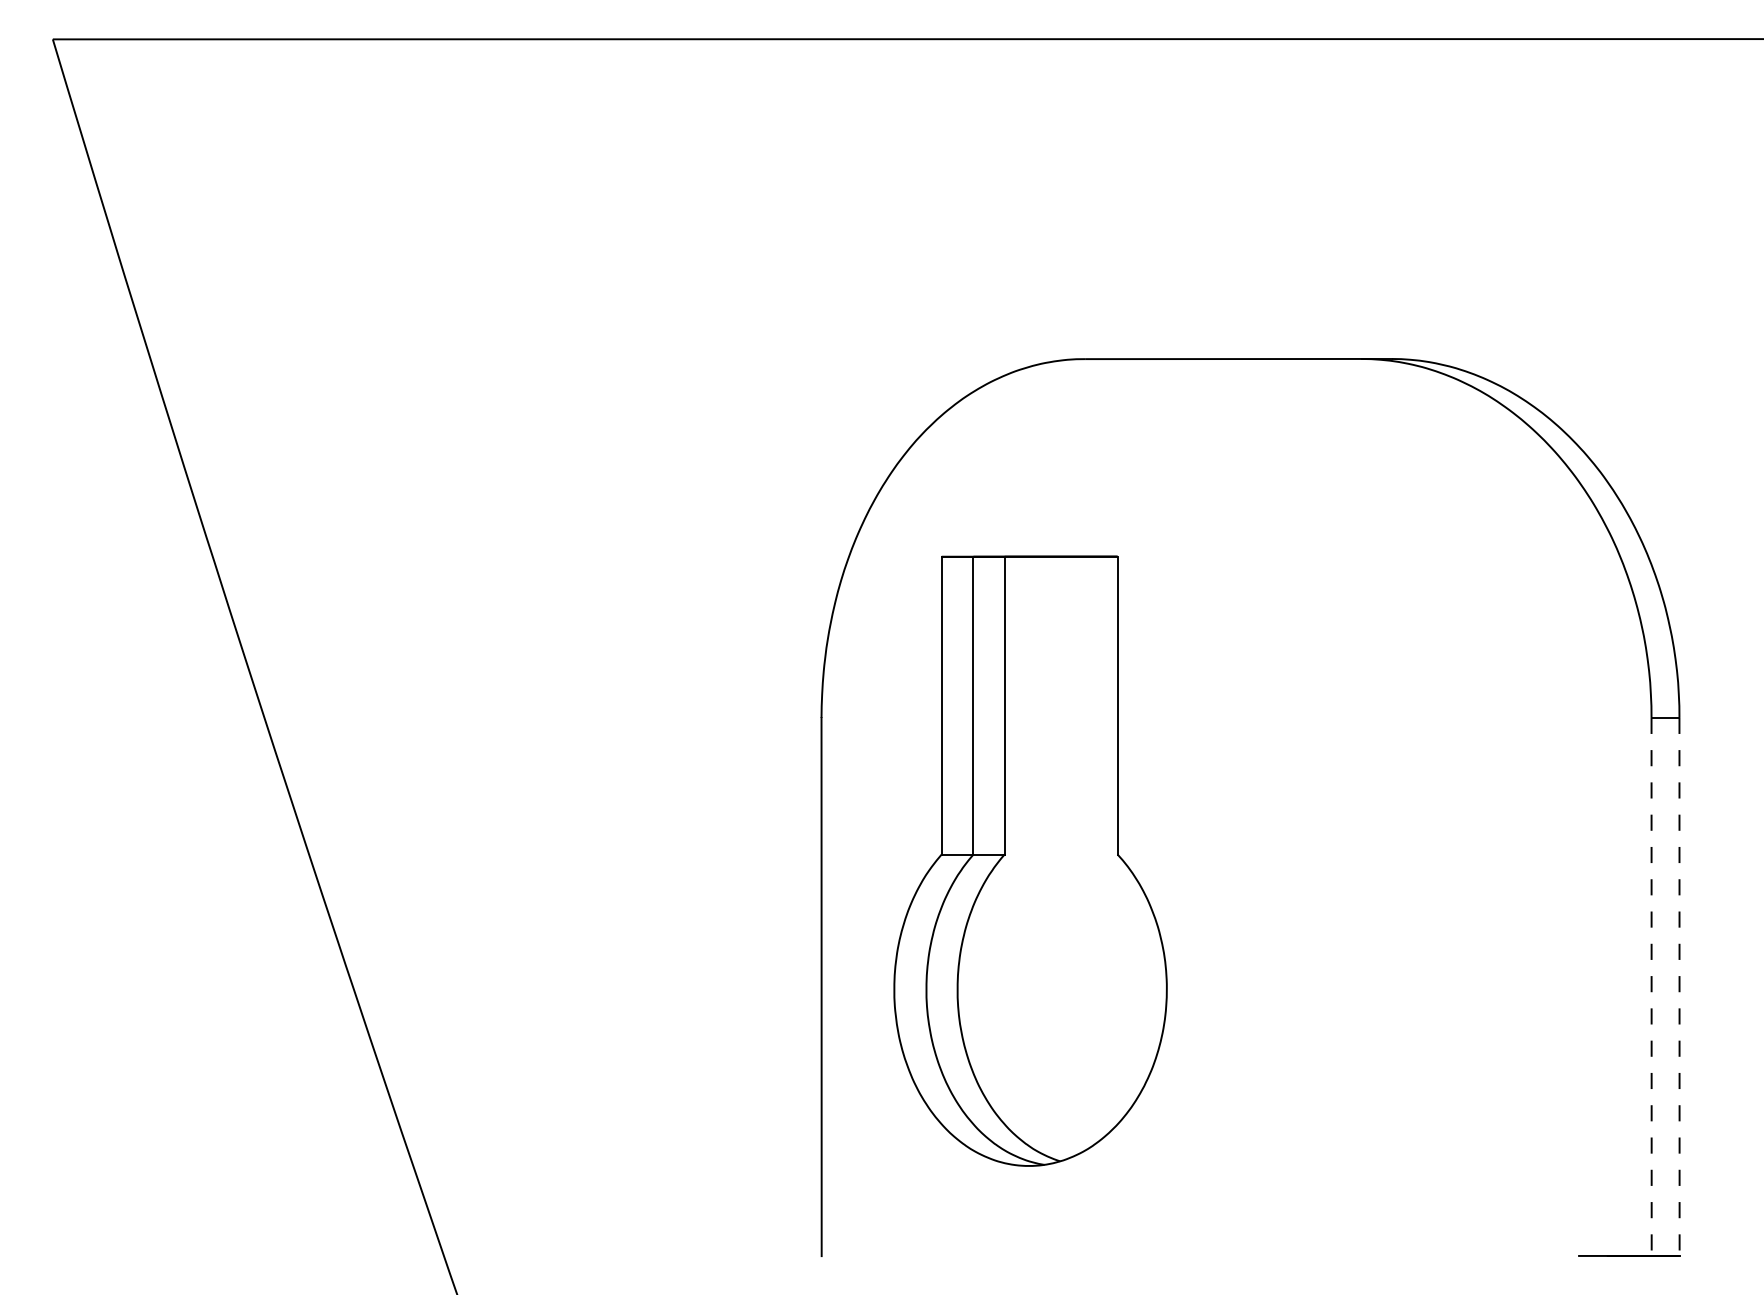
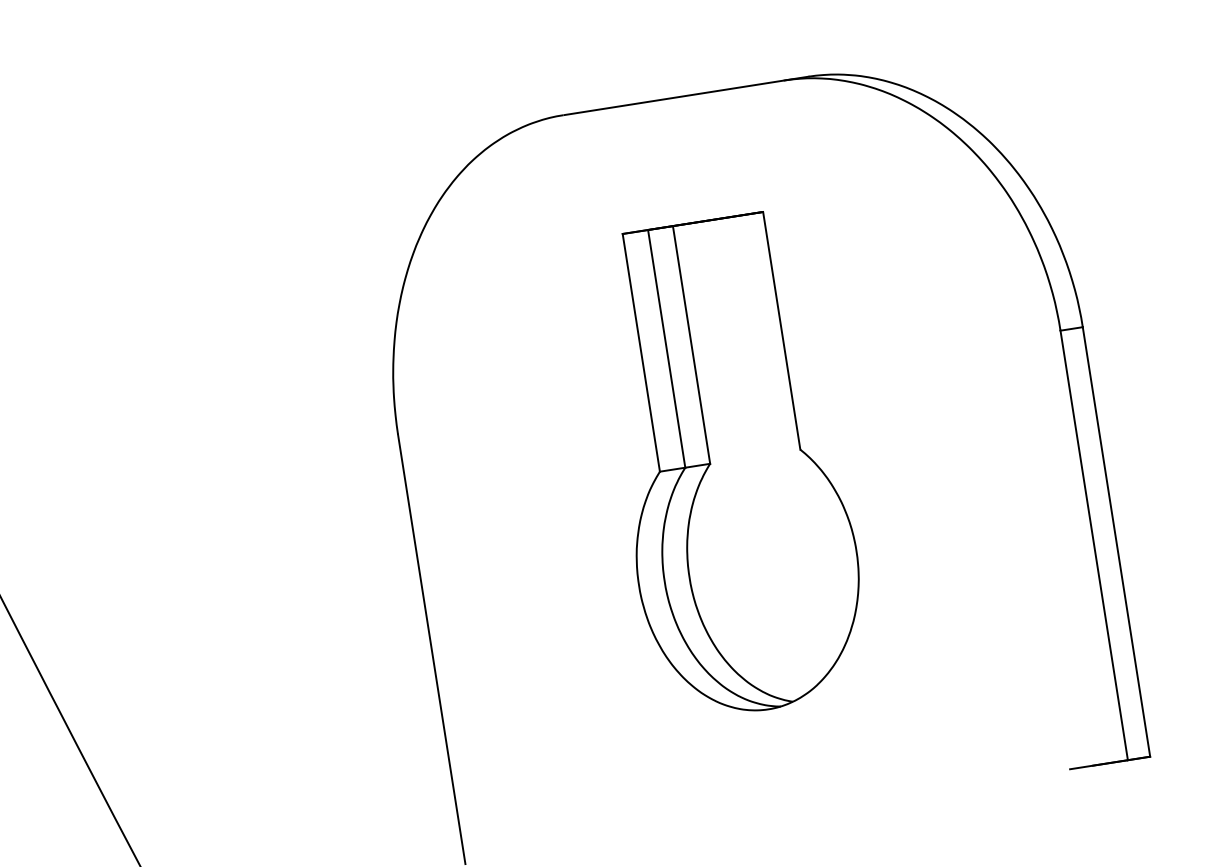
part: (1030, 860) -> (731, 465), moved
line: (1651, 987) -> (1094, 545), dashed -> solid
line: (1679, 987) -> (1116, 542), dashed -> solid

